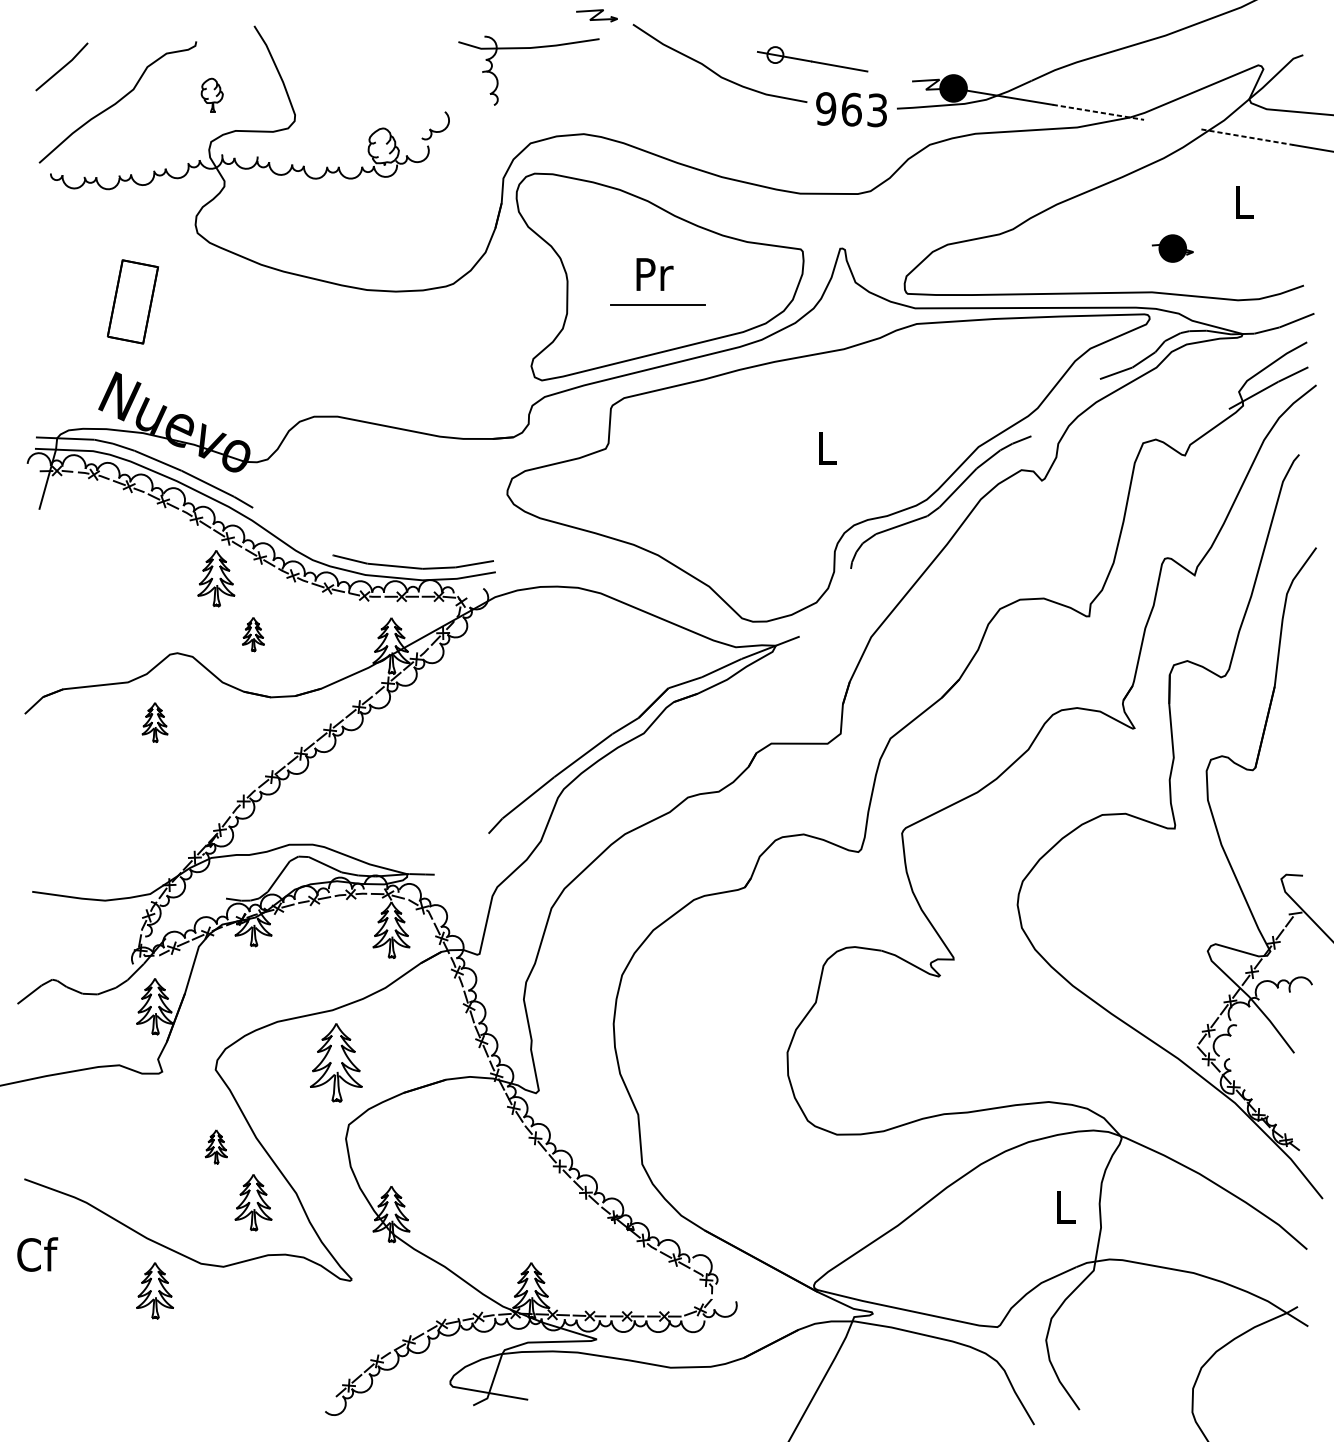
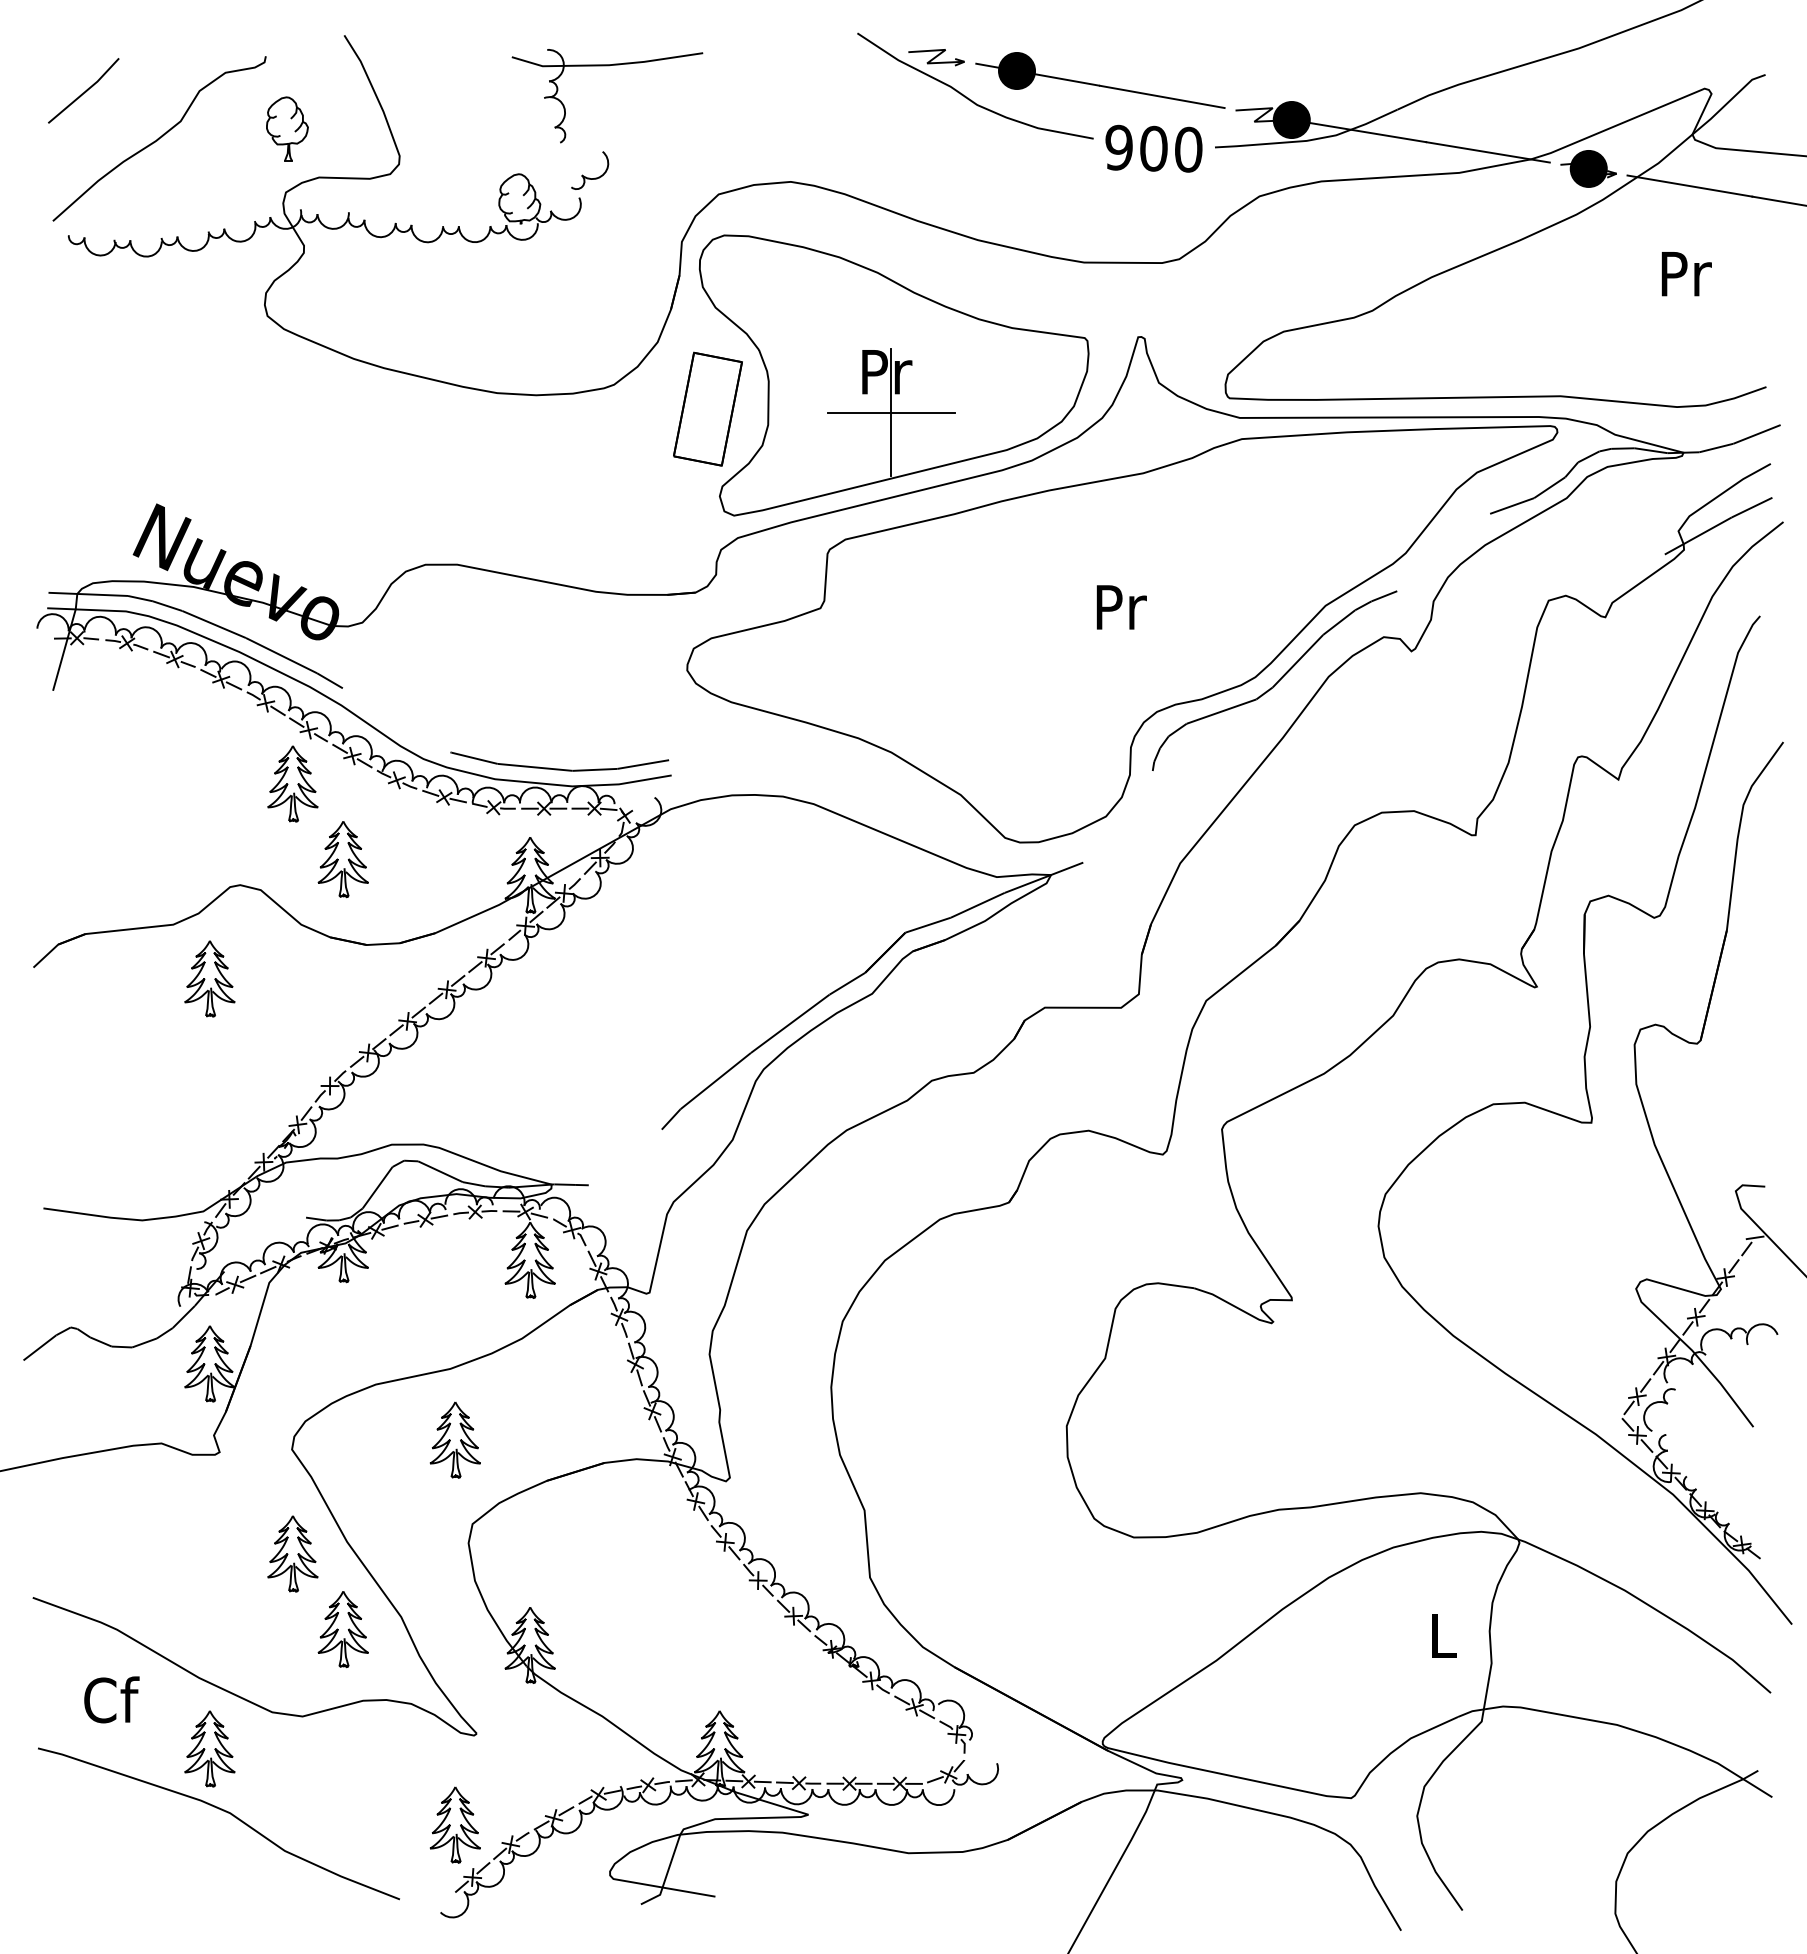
part: (596, 15) -> (936, 57), moved
part: (528, 48) -> (607, 66), moved
part: (812, 59) -> (1100, 80), size x1.67
part: (212, 94) -> (287, 128), size x1.43
text: (864, 109) -> (1171, 148), 963 -> 900
line: (1098, 112) -> (1487, 152), dashed -> solid
line: (1247, 137) -> (1690, 186), dashed -> solid
text: (1244, 202) -> (1686, 274), L -> Pr
part: (1172, 248) -> (1588, 168), moved
part: (132, 301) -> (707, 408), moved
line: (658, 304) -> (891, 412), added
text: (827, 448) -> (1121, 607), L -> Pr
part: (252, 634) -> (342, 859), size x1.67
part: (154, 722) -> (209, 978), size x1.43
part: (335, 1062) -> (454, 1439), size x0.71
part: (216, 1146) -> (292, 1553), size x1.67
text: (37, 1254) -> (111, 1699), moved
curve: (166, 1337) -> (225, 1812), added
part: (336, 1346) -> (455, 1824), added

